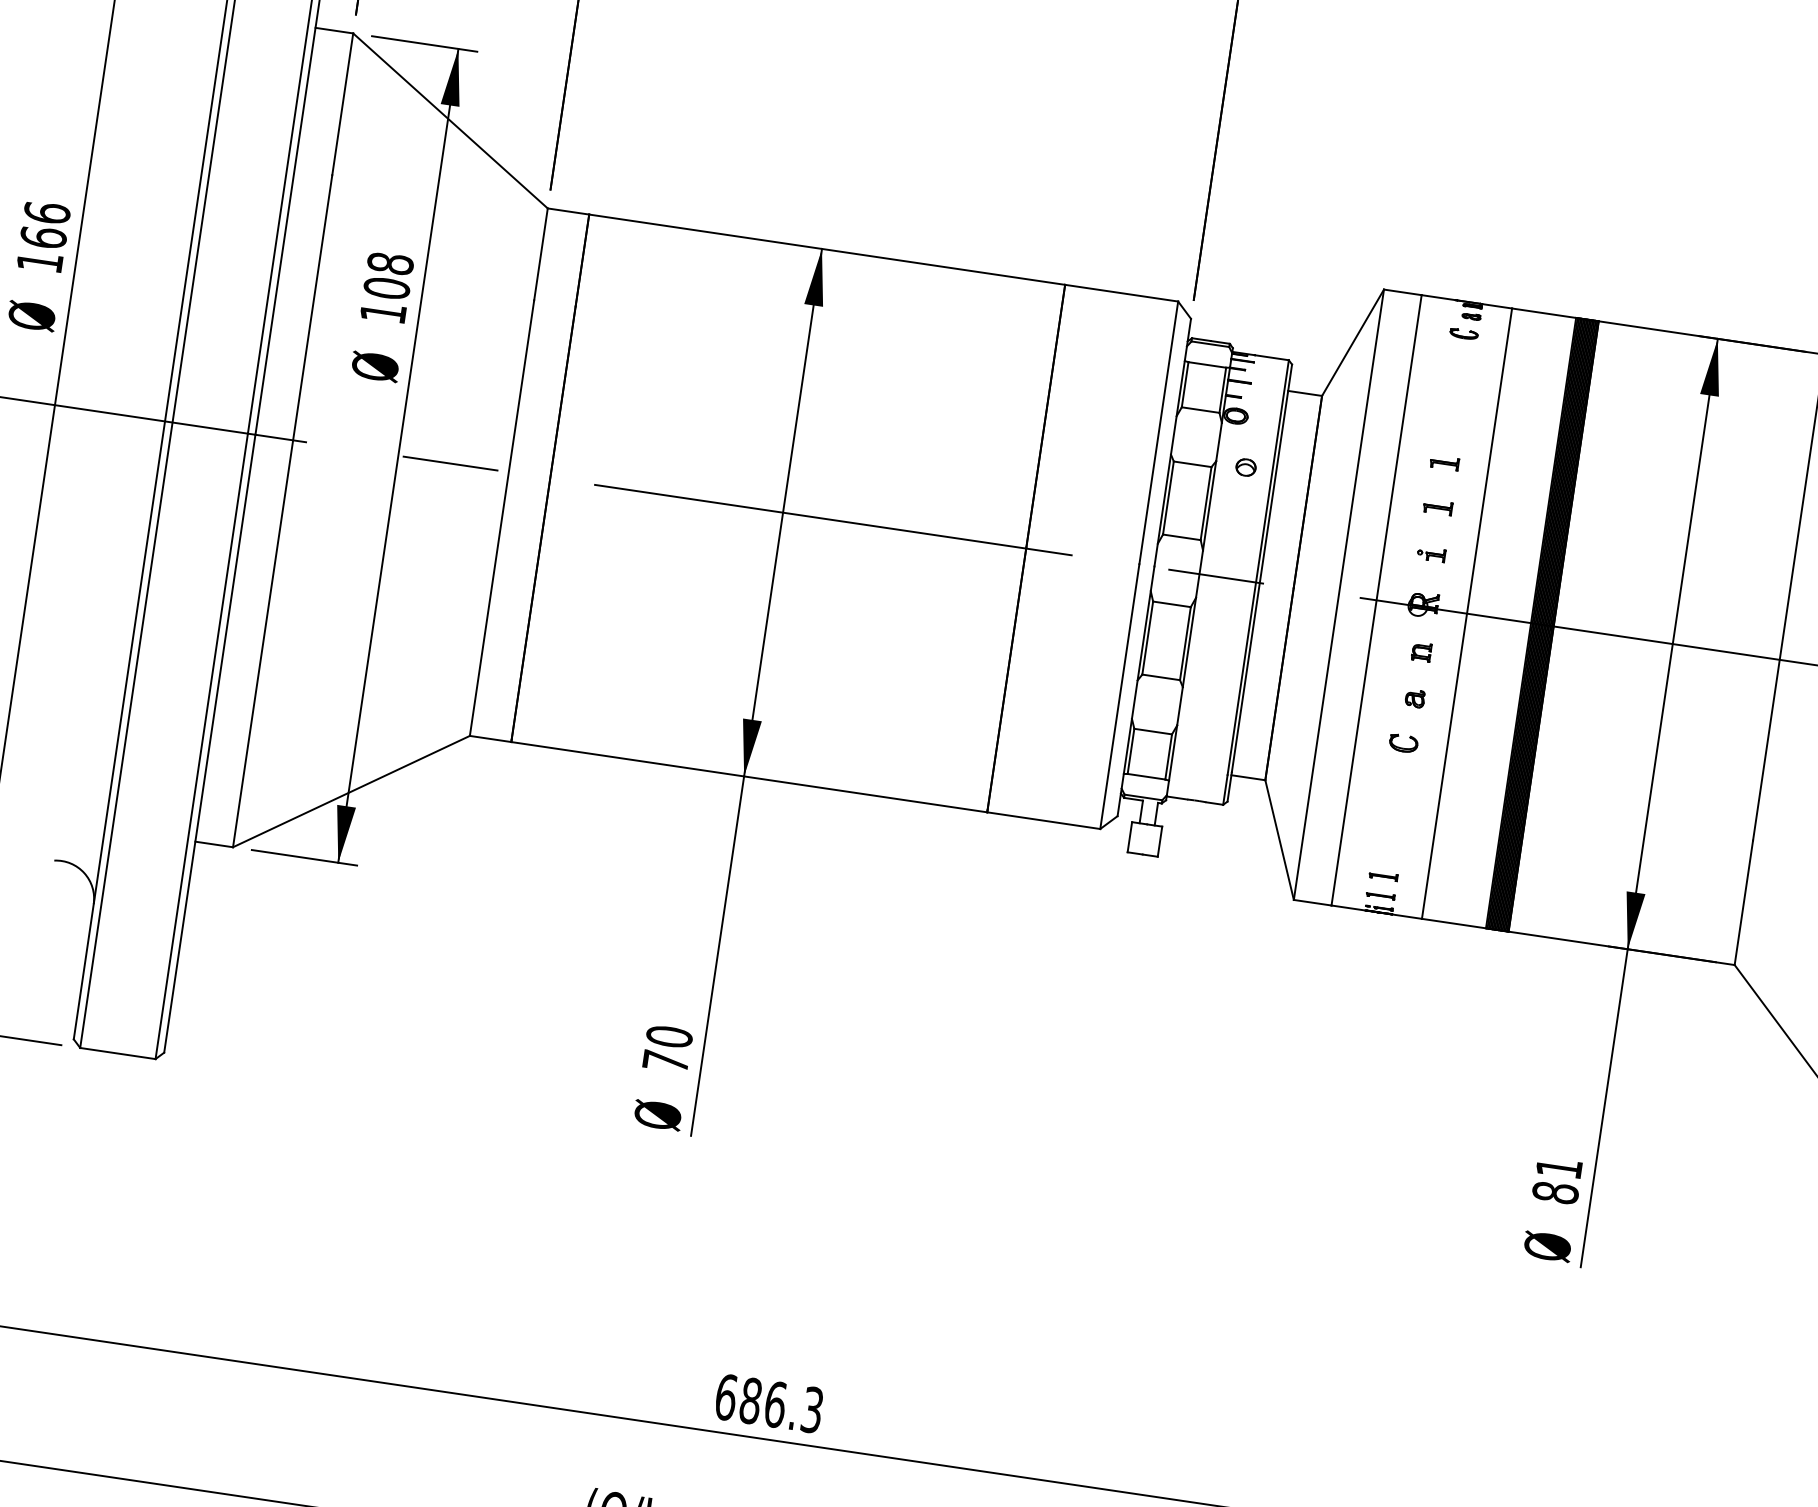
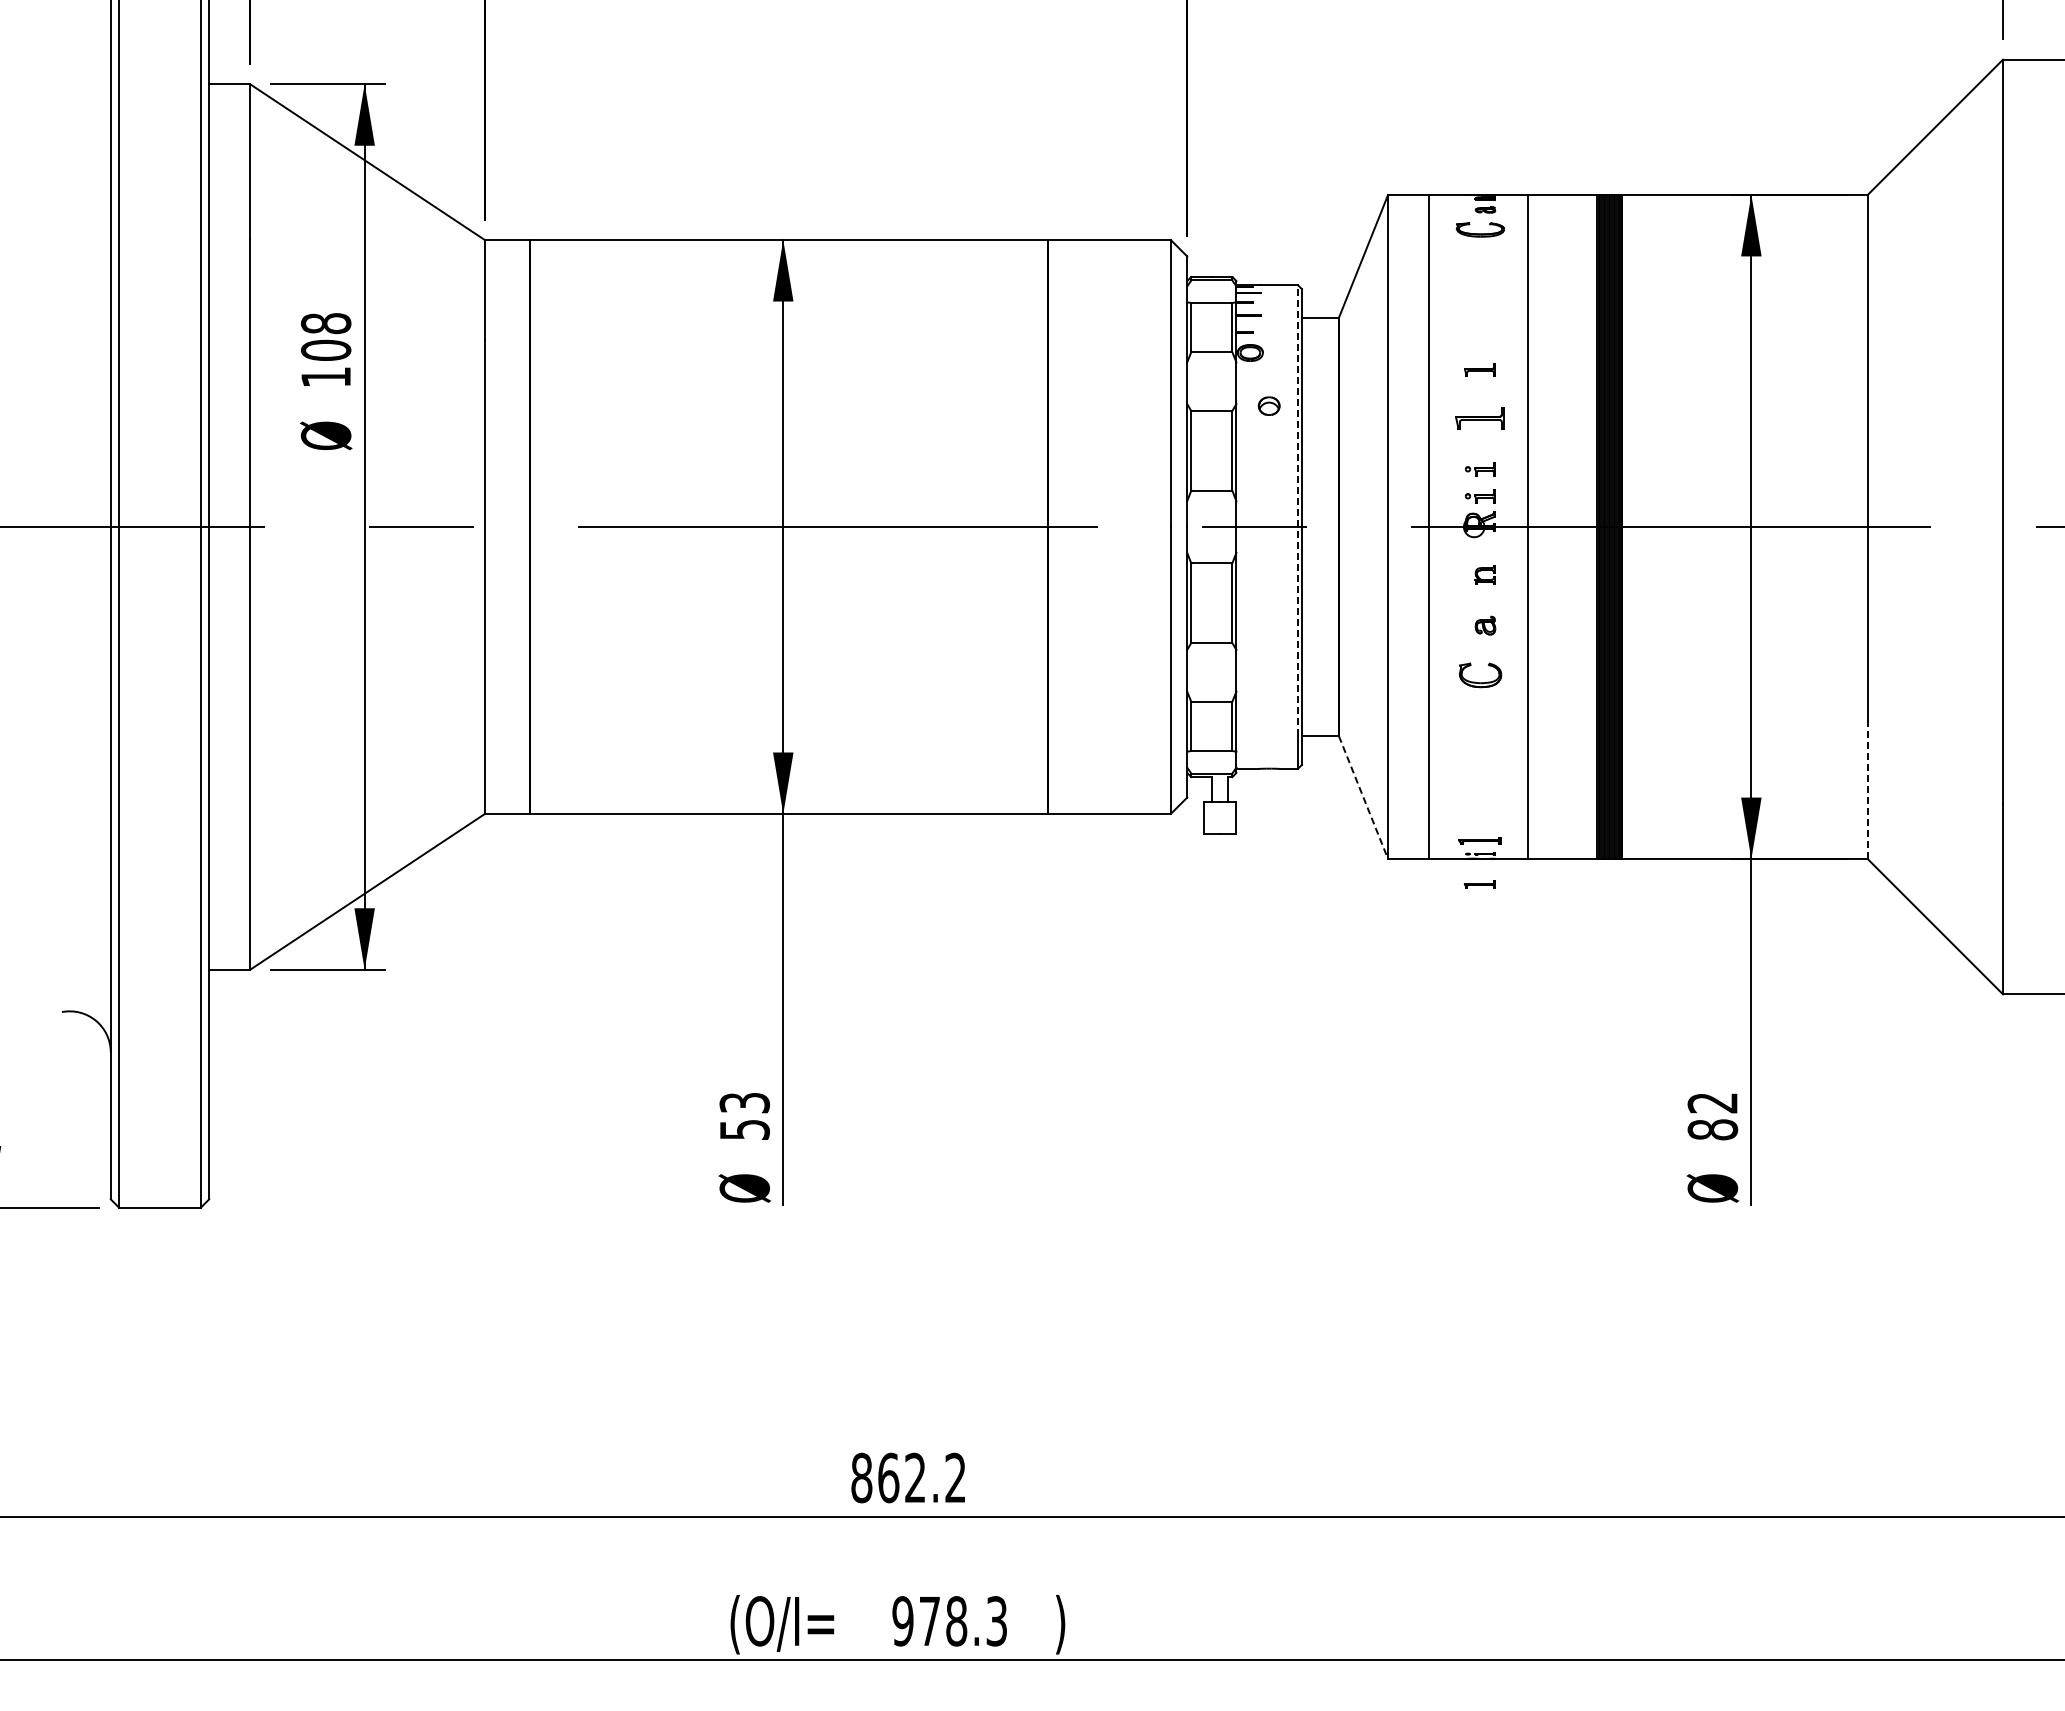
part: (1464, 333) -> (1480, 229), size x1.6
part: (1437, 507) -> (1479, 418), size x1.6
line: (1257, 567) -> (1297, 510), solid -> dashed
part: (1427, 579) -> (1479, 496), added
part: (1403, 742) -> (1480, 674), size x1.4
line: (1279, 840) -> (1363, 798), solid -> dashed
part: (1383, 875) -> (1479, 884), moved
part: (1380, 895) -> (1479, 840), size x1.4
line: (1743, 902) -> (1867, 791), solid -> dashed
text: (667, 1048) -> (744, 1115), 70 -> 53
text: (1558, 1168) -> (1712, 1103), 81 -> 82
text: (769, 1403) -> (908, 1477), 686.3 -> 862.2

